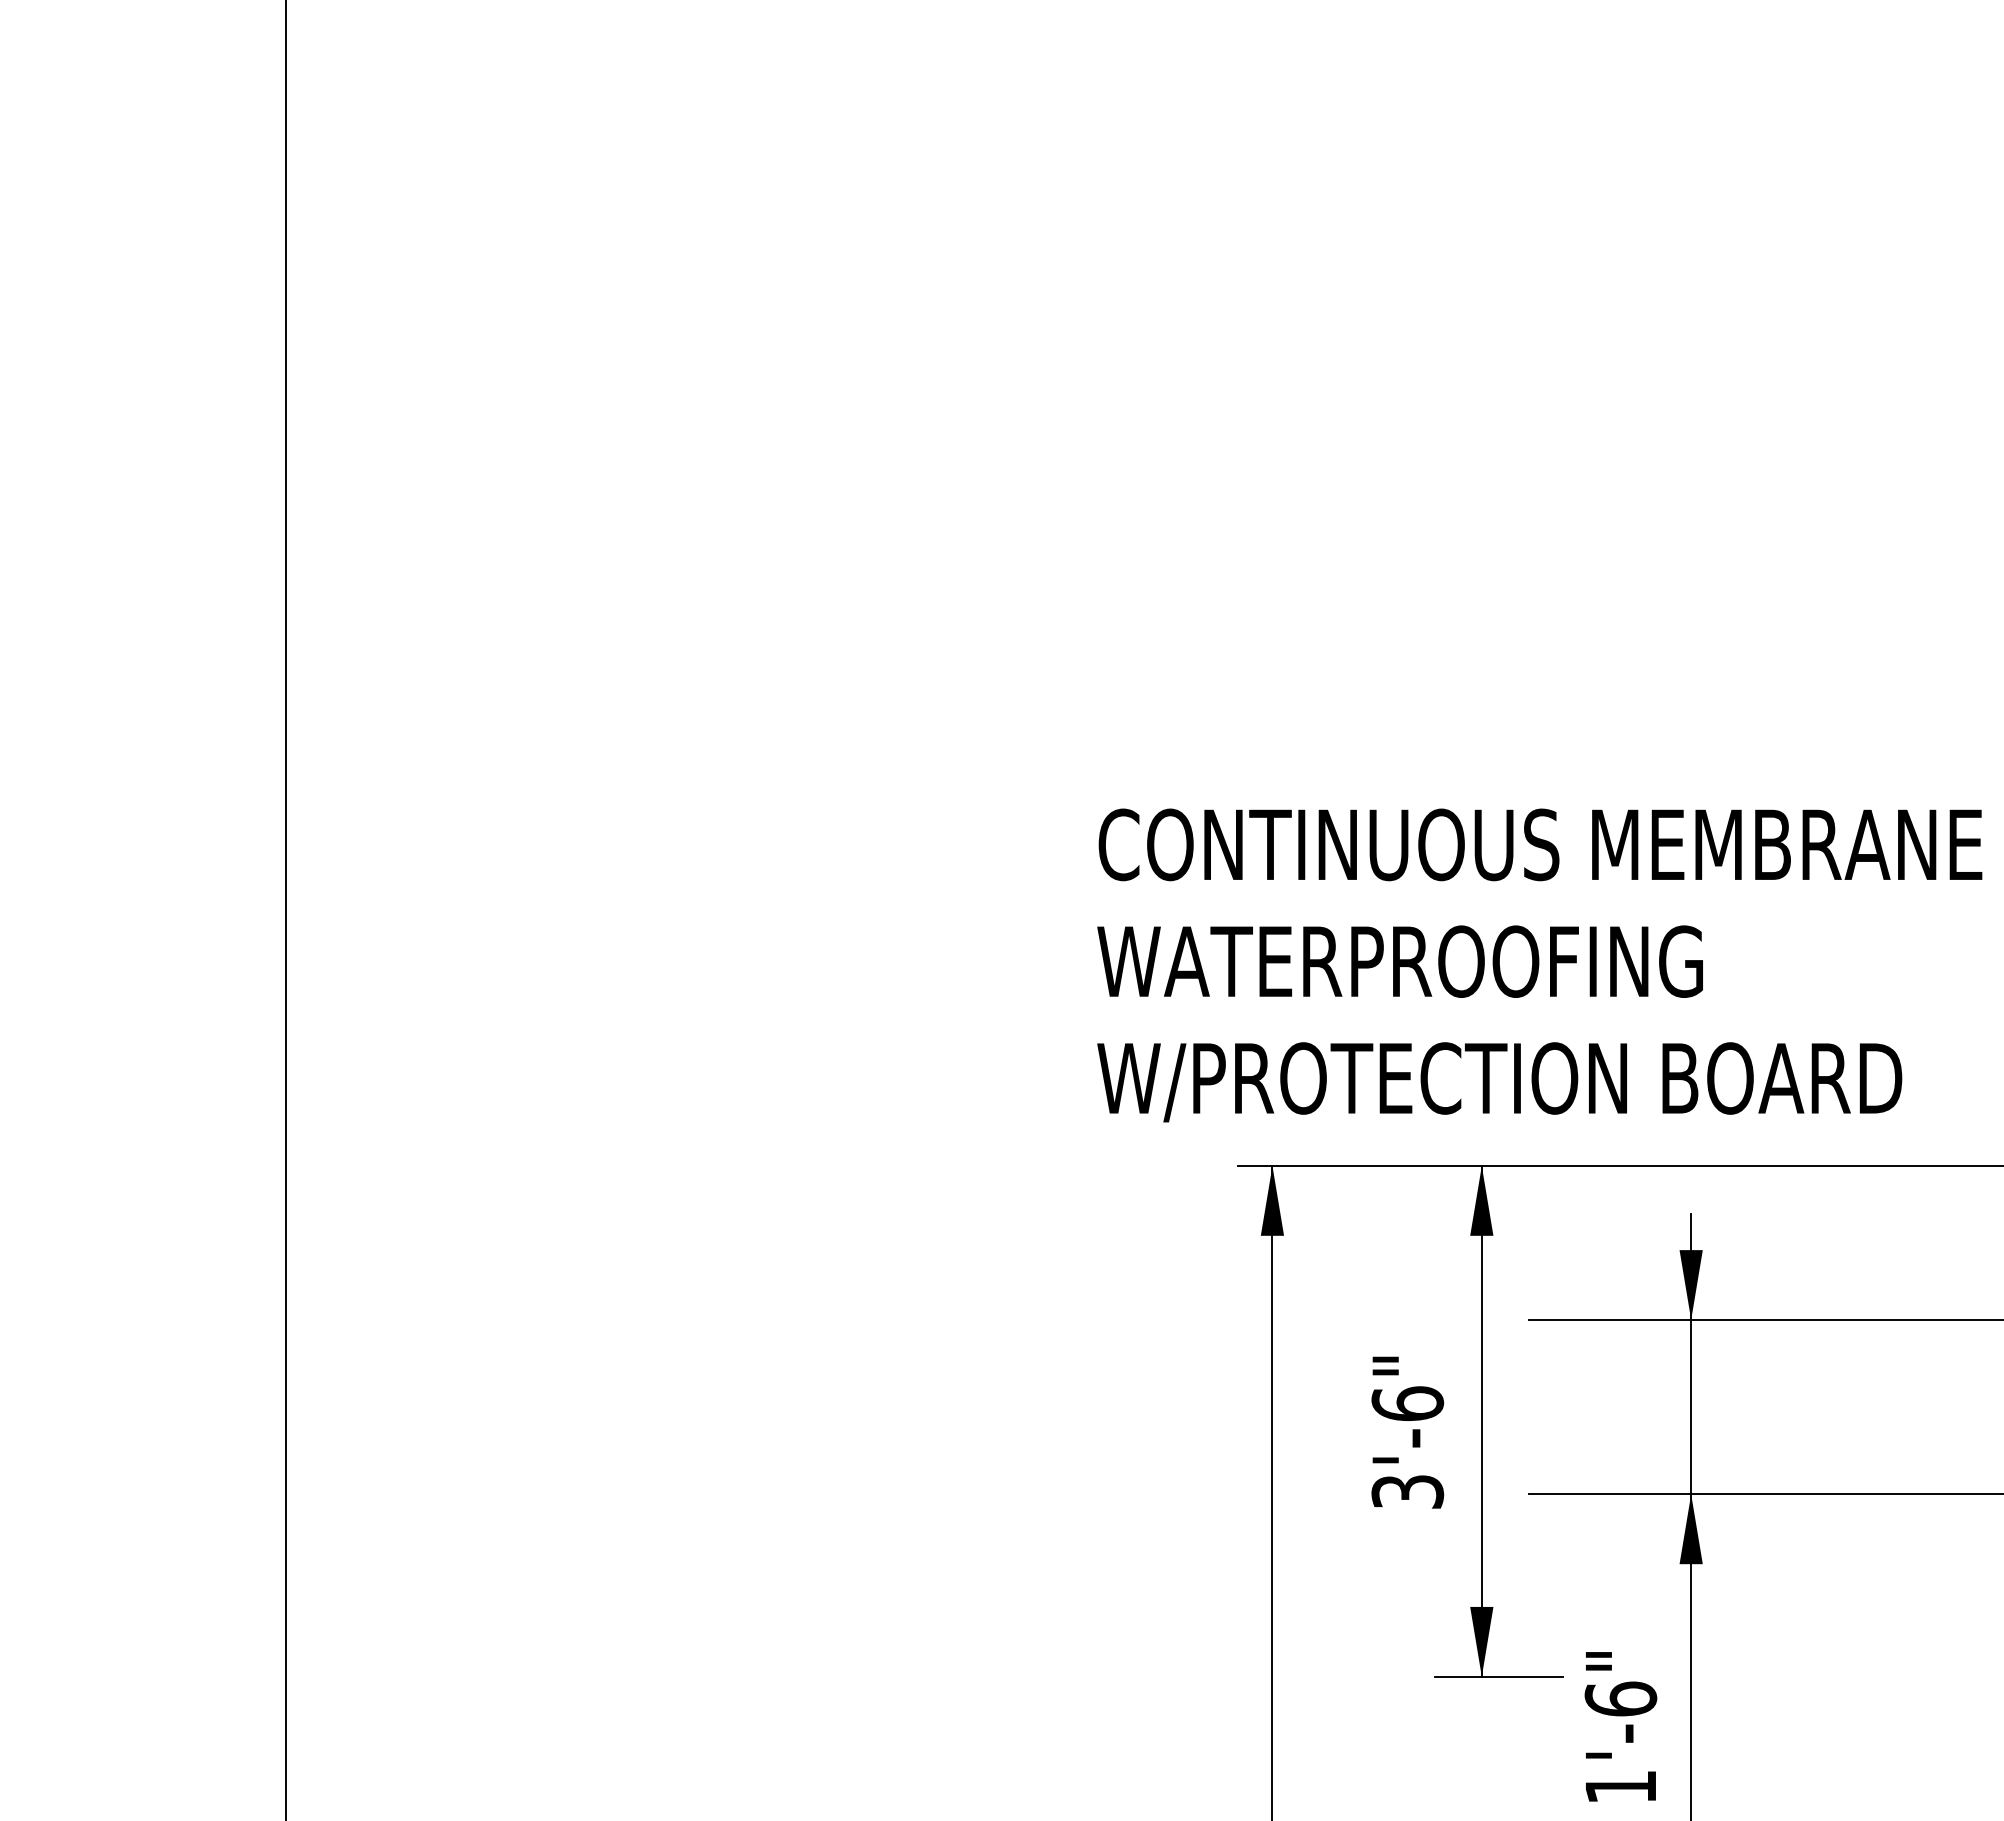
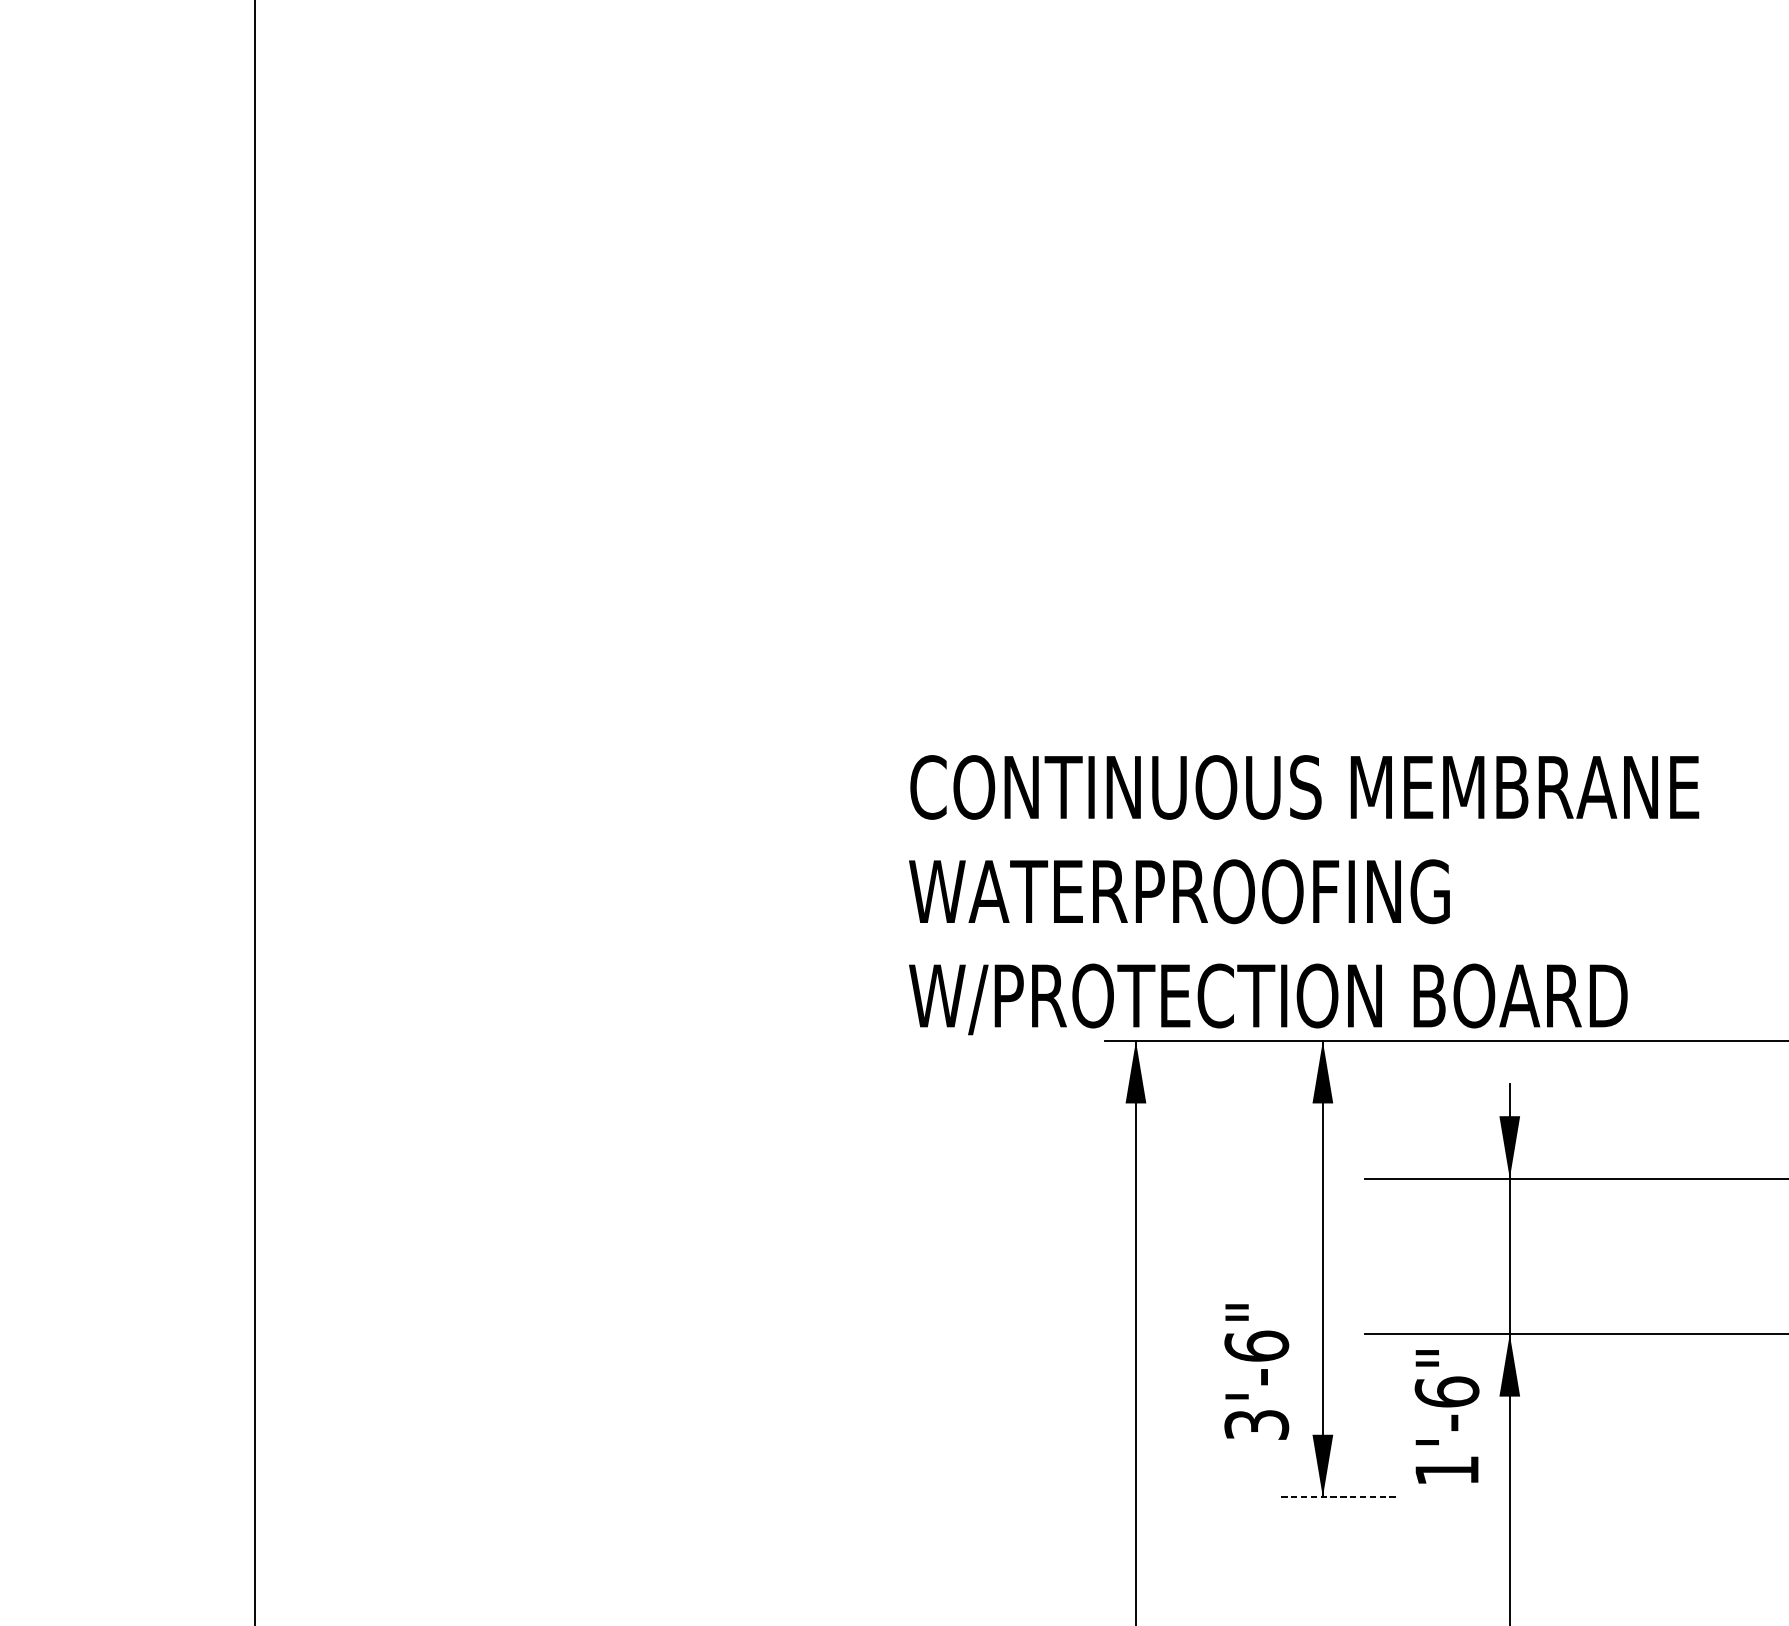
text: (1539, 965) -> (1303, 895), moved
text: (1407, 1432) -> (1256, 1371), moved
line: (1498, 1676) -> (1337, 1496), solid -> dashed
text: (1620, 1726) -> (1446, 1416), moved

